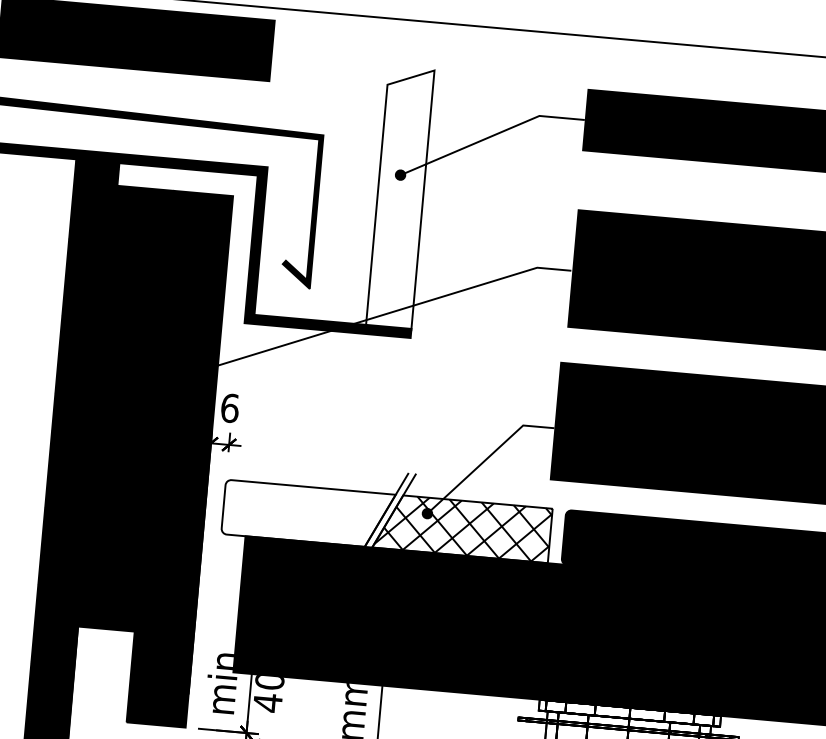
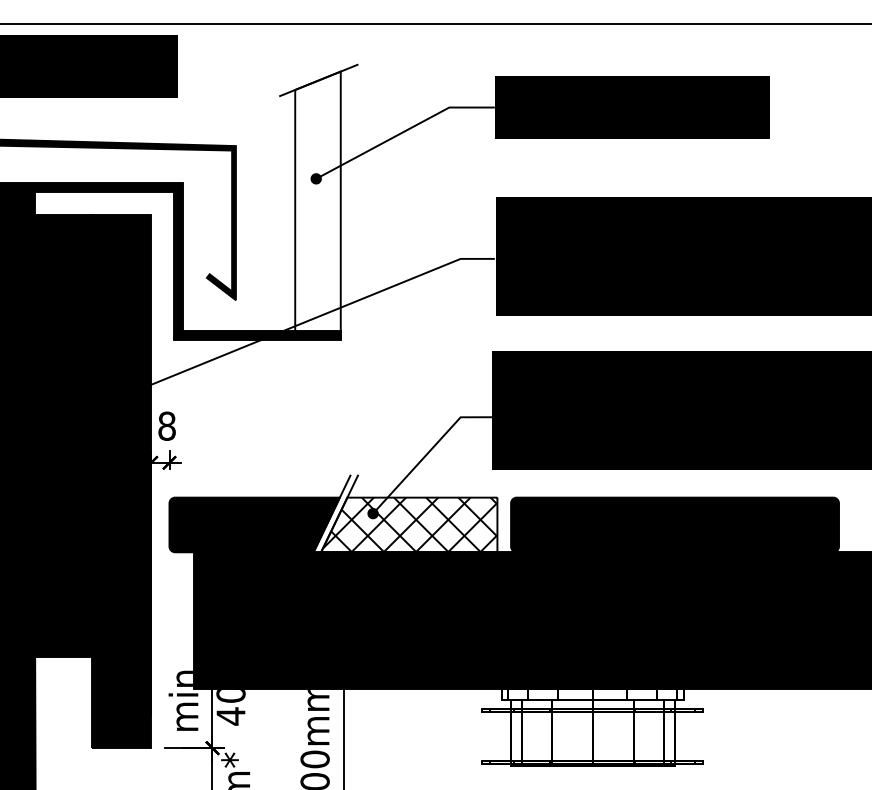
line: (411, 77) -> (318, 80), added
text: (230, 407) -> (167, 425), 6 -> 8
fill: (308, 513) -> (254, 524), added

